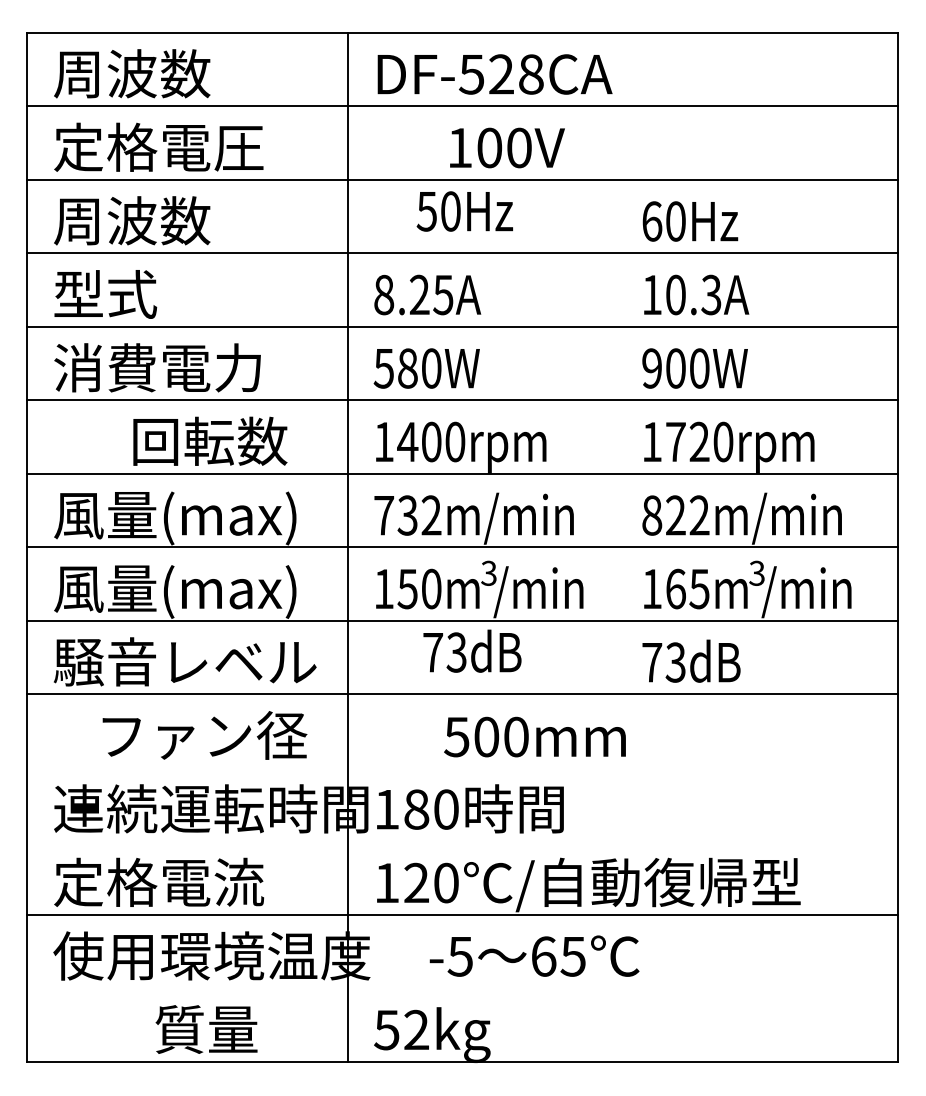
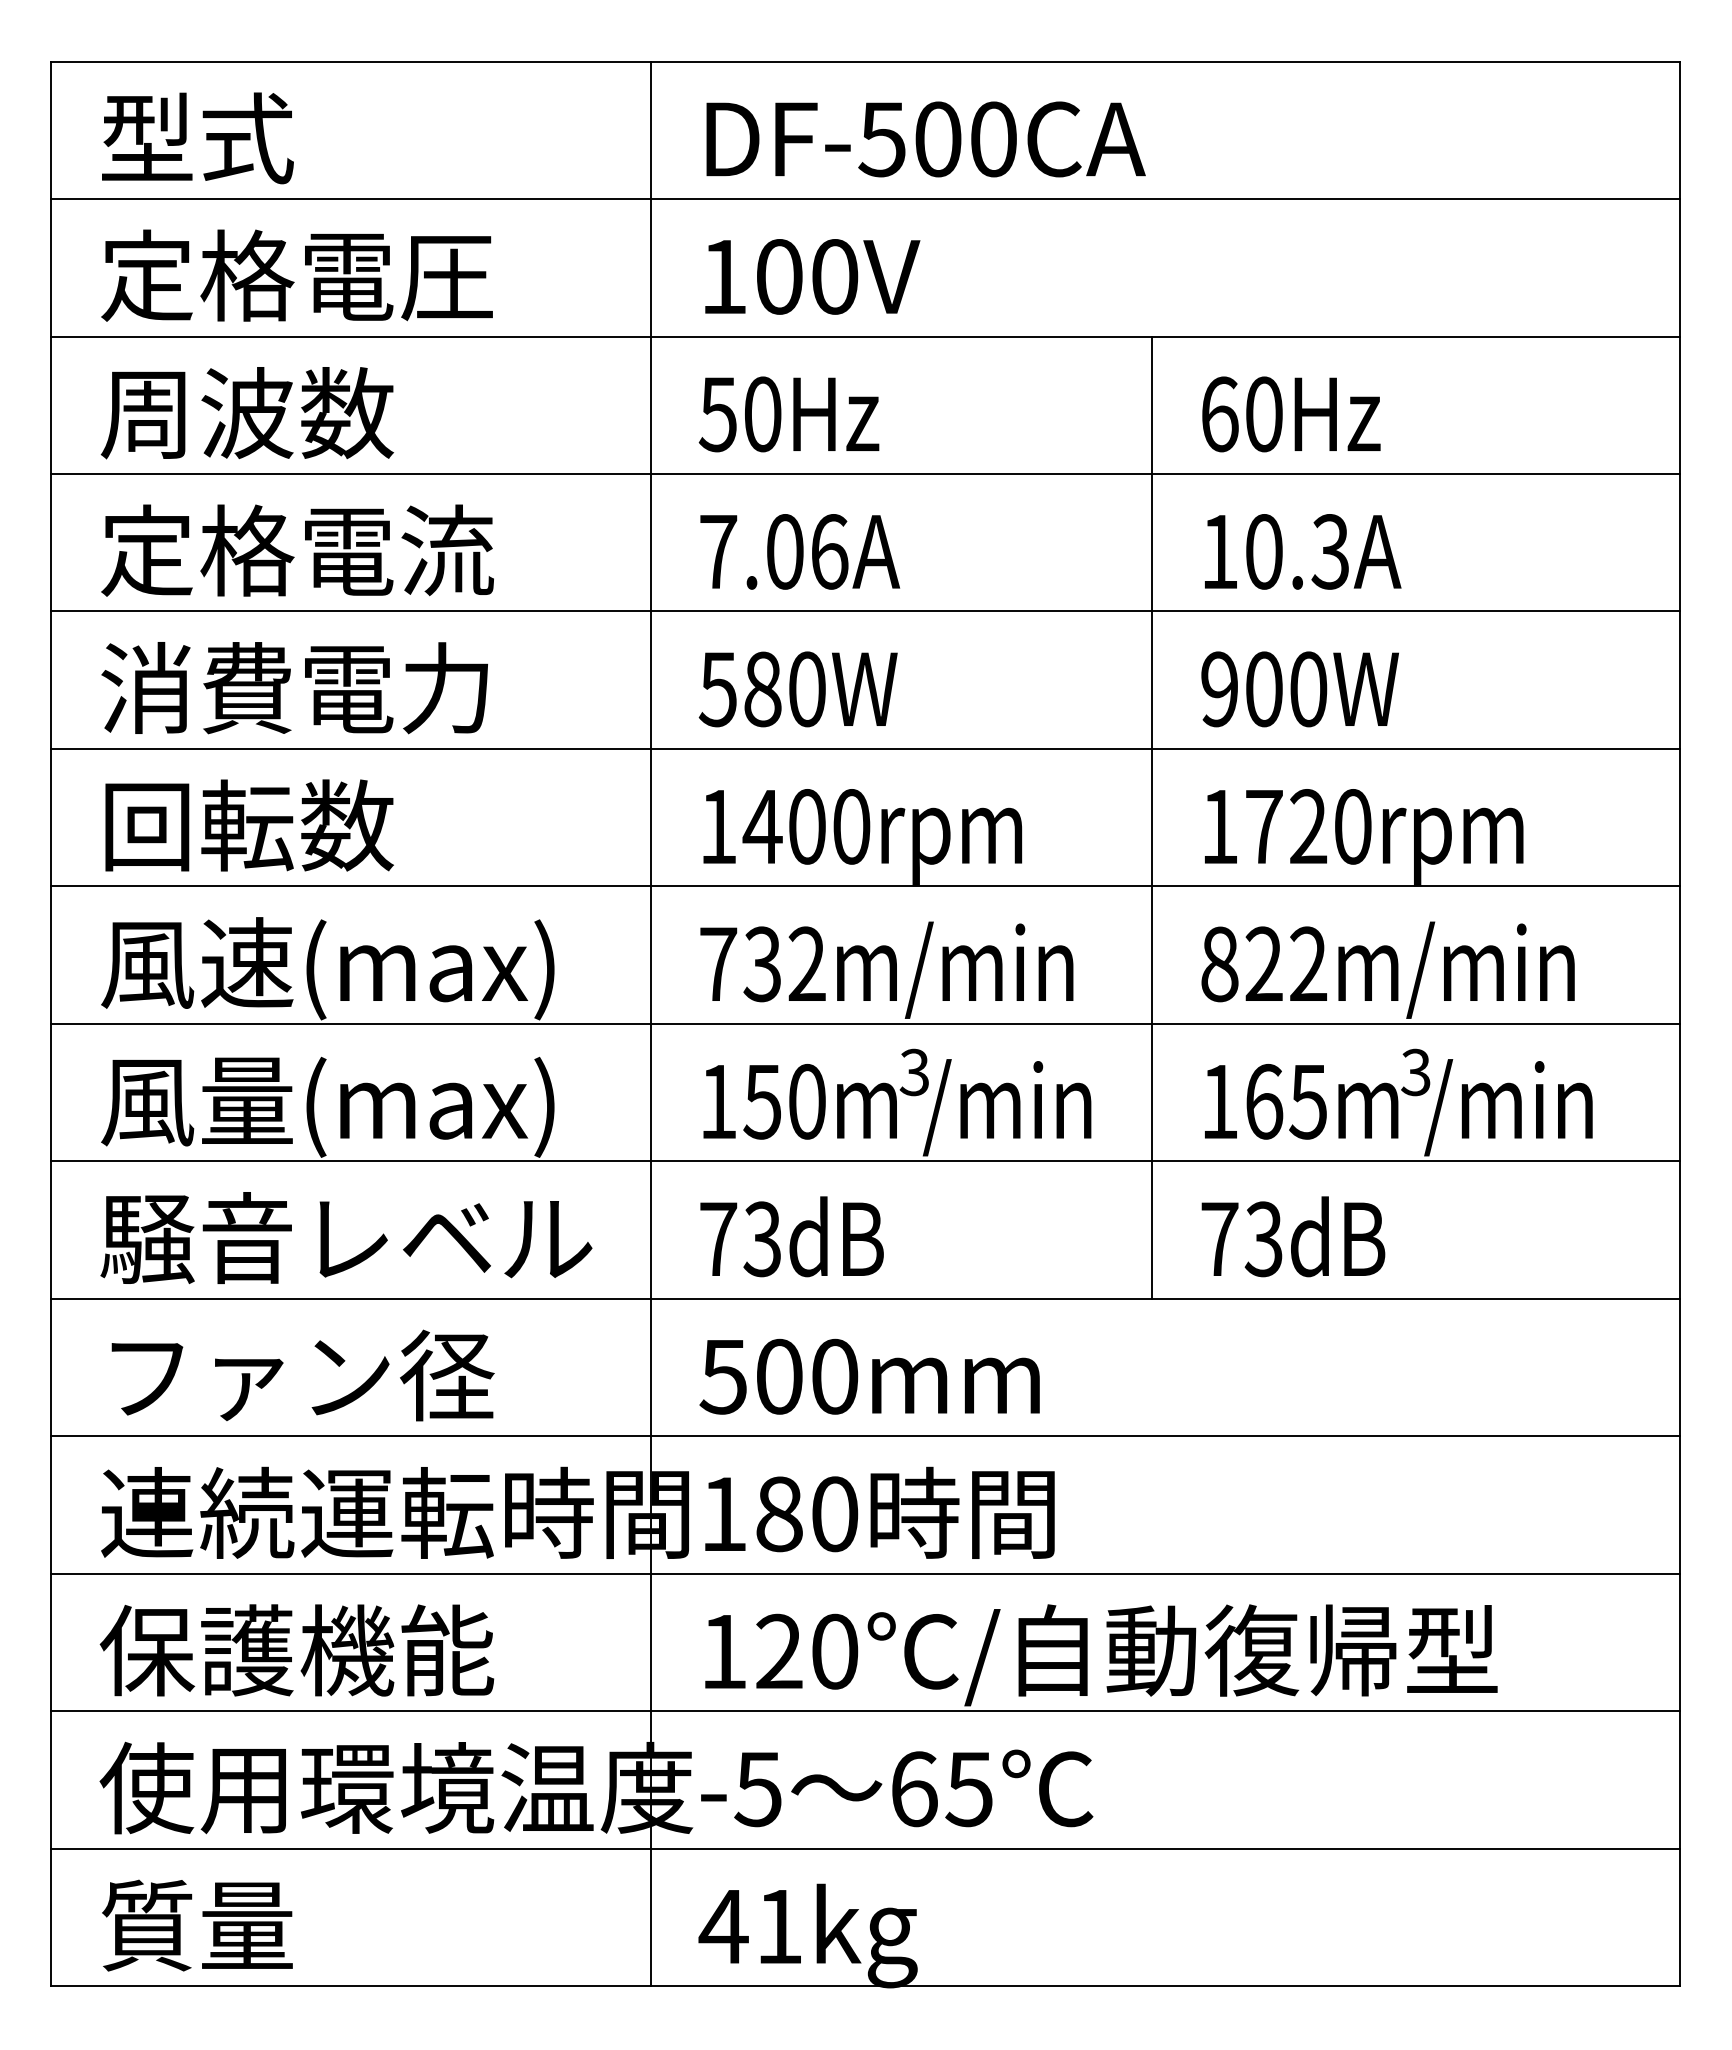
text: (132, 73) -> (247, 137), 周波数 -> 型式
text: (516, 74) -> (966, 139), DF-528CA -> DF-500CA
text: (507, 147) -> (812, 275), moved
text: (464, 211) -> (788, 414), moved
text: (159, 293) -> (298, 549), 型式 -> 定格電流
text: (413, 294) -> (773, 550), 8.25A -> 7.06A
line: (615, 436) -> (1151, 816), added
text: (210, 440) -> (249, 823), moved
text: (131, 514) -> (245, 962), 風量(max) -> 風速(max)
text: (472, 650) -> (792, 1235), moved
text: (204, 735) -> (302, 1375), moved
text: (534, 736) -> (868, 1375), moved
line: (462, 767) -> (865, 1435), added
line: (462, 841) -> (865, 1573), added
text: (158, 882) -> (296, 1650), 定格電流 -> 保護機能
text: (534, 955) -> (896, 1787), moved
line: (462, 988) -> (865, 1848), added
text: (206, 1029) -> (197, 1925), moved
text: (400, 1029) -> (749, 1925), 52kg -> 41kg

